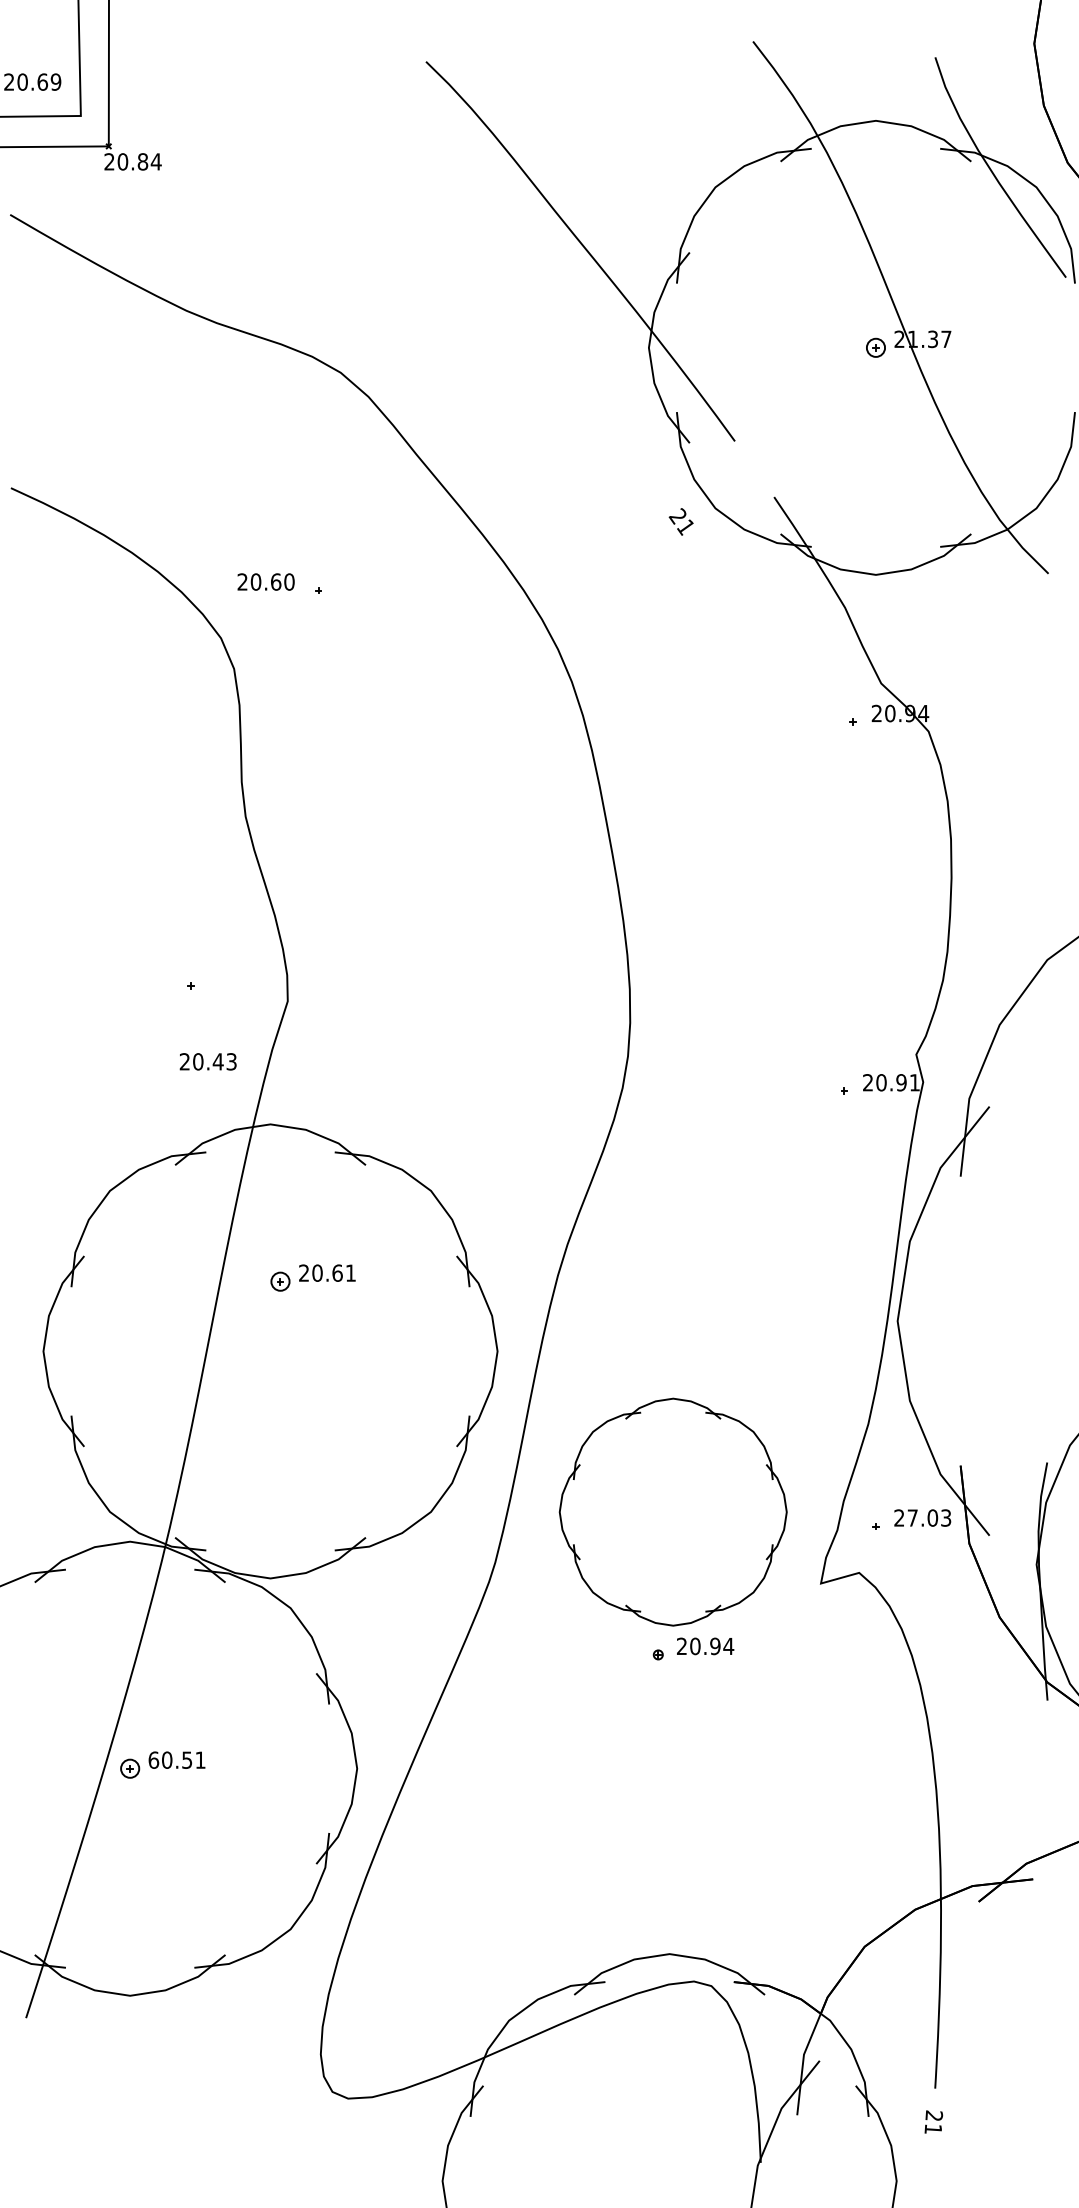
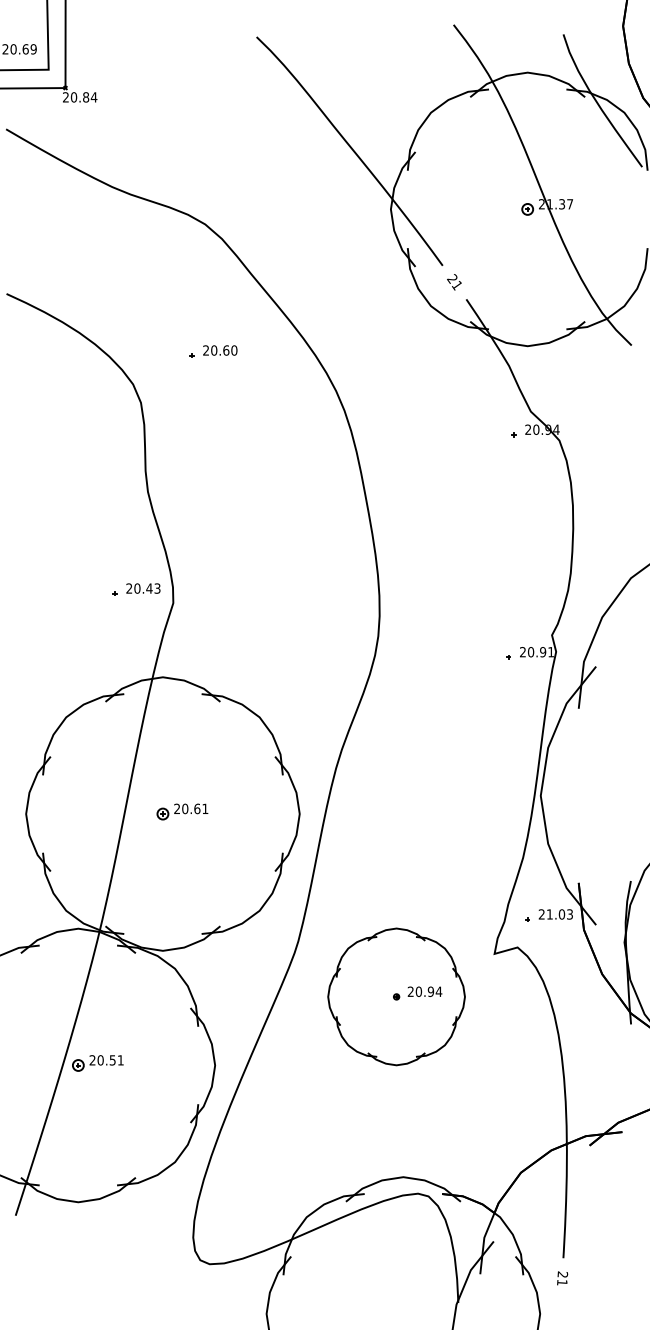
text: (681, 522) -> (454, 282), moved
text: (266, 581) -> (220, 350), moved
text: (208, 1061) -> (143, 588), moved
part: (312, 1277) -> (182, 811), moved
part: (673, 1511) -> (396, 996), moved
text: (912, 1518) -> (549, 914), 27.03 -> 21.03
text: (153, 1760) -> (92, 1060), 60.51 -> 20.51

